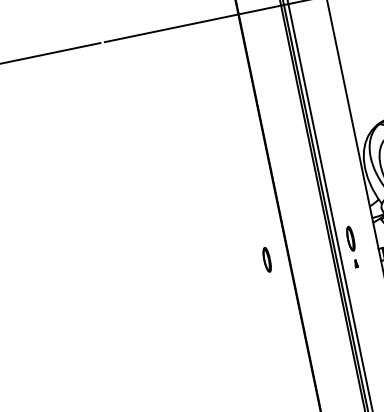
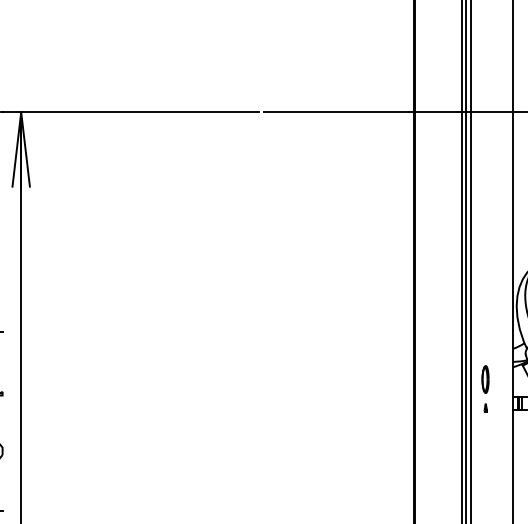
part: (267, 259) -> (390, 383), removed

